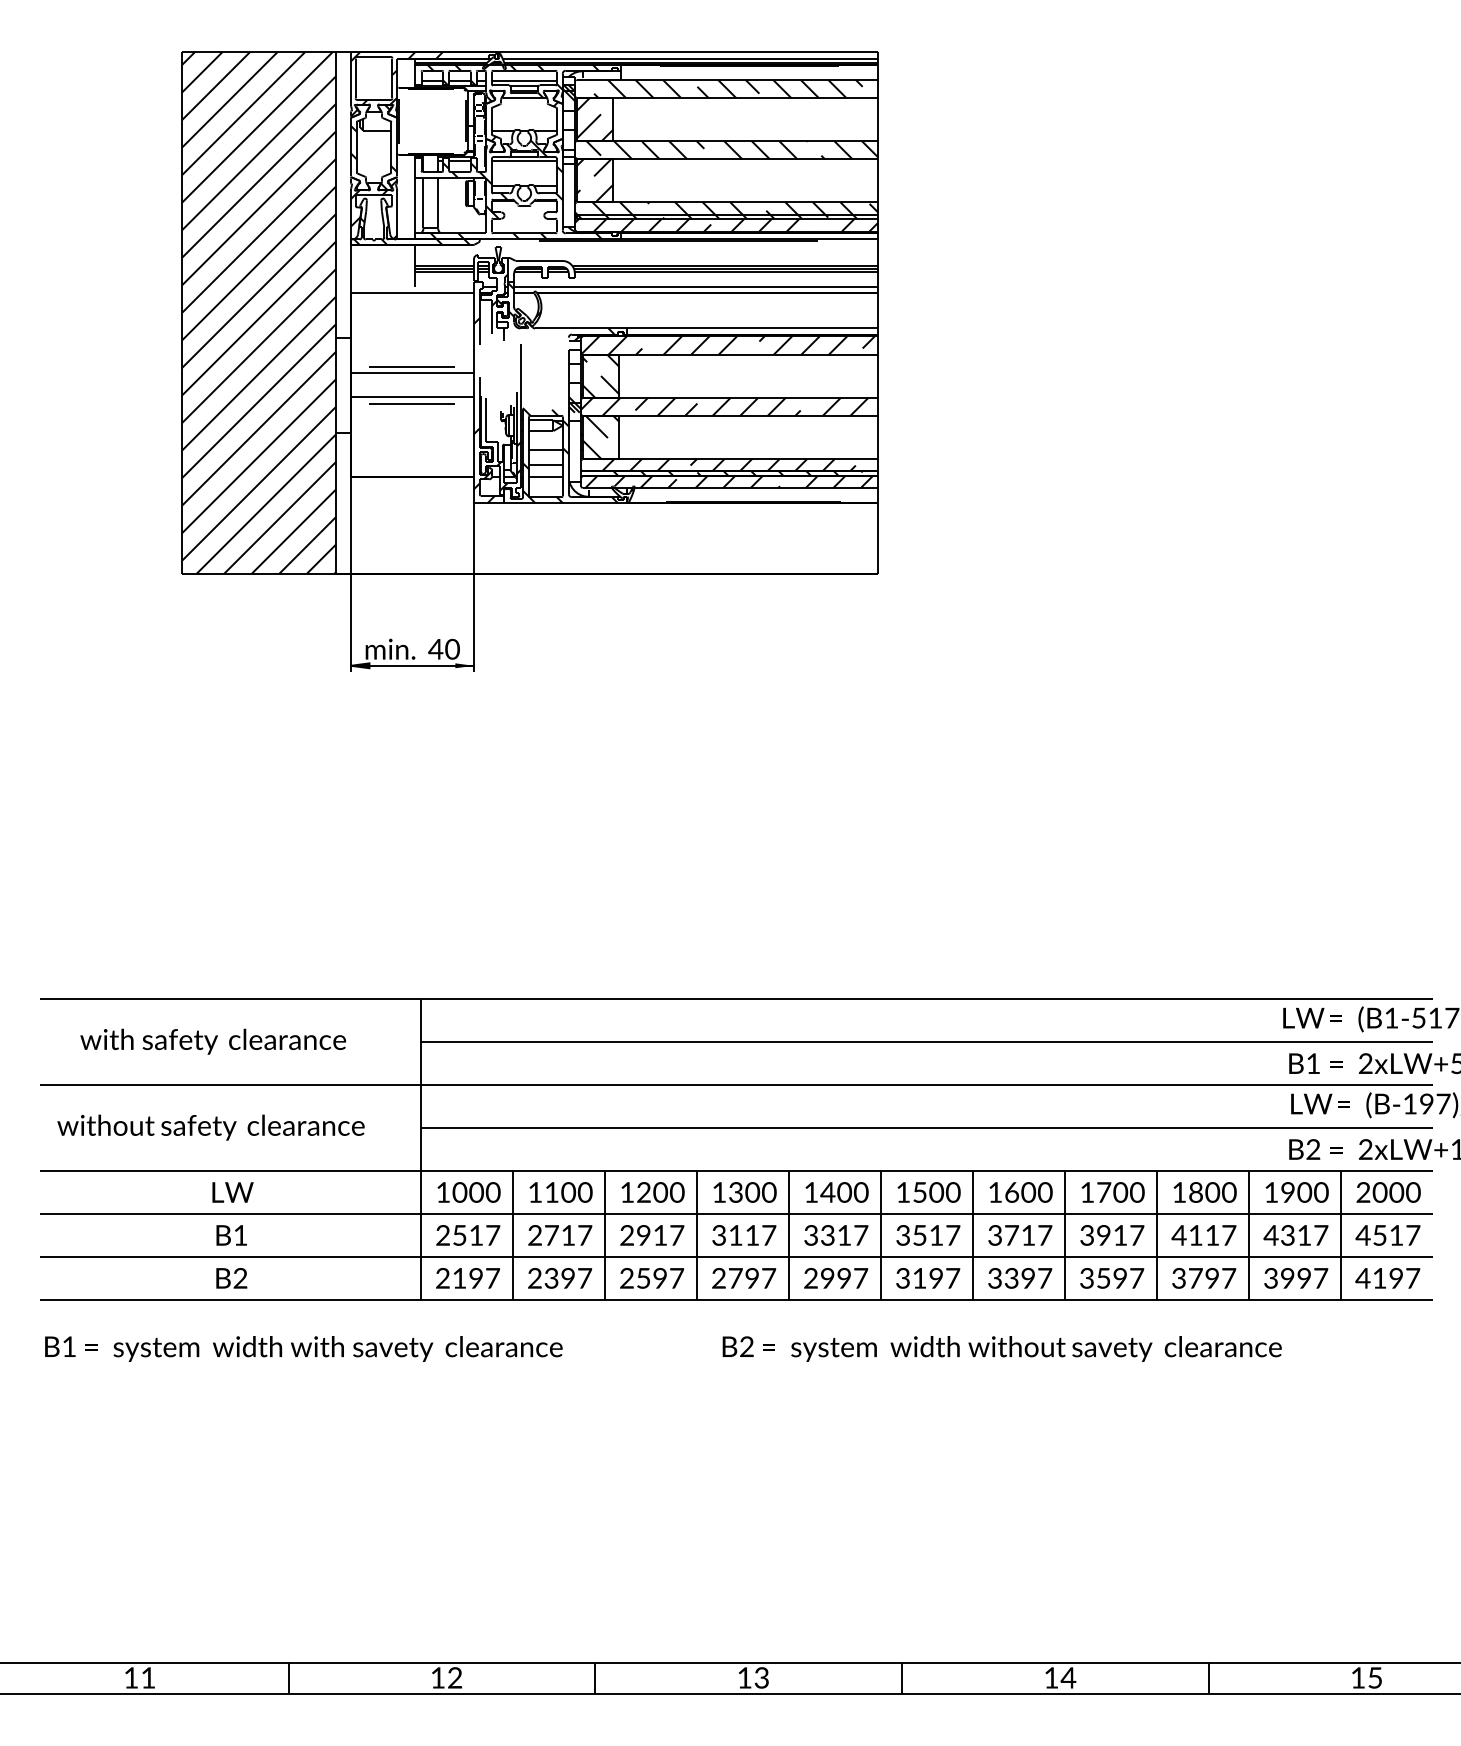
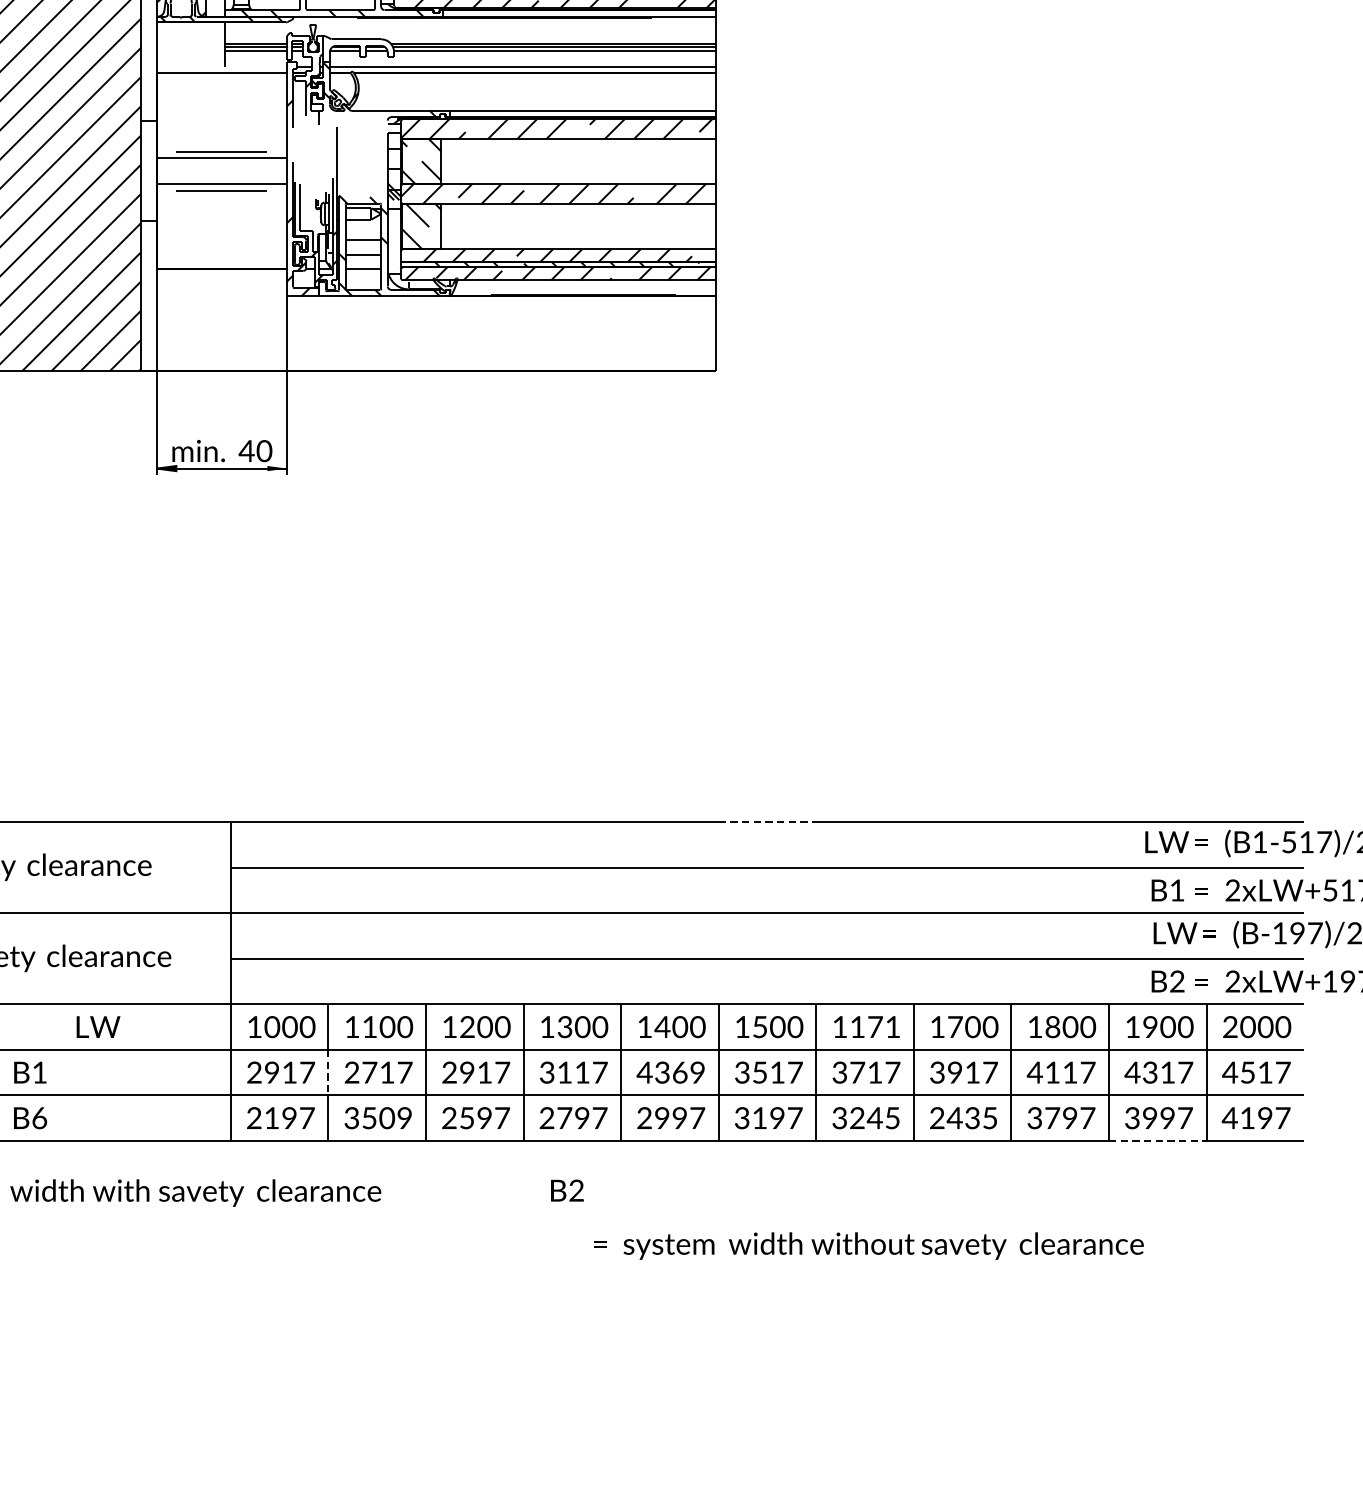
line: (927, 999) -> (768, 822), solid -> dashed
text: (232, 1192) -> (97, 1027), moved
text: (1028, 1192) -> (875, 1027), 1600 -> 1171
text: (459, 1235) -> (271, 1072), 2517 -> 2917
line: (512, 1235) -> (328, 1072), solid -> dashed
text: (835, 1235) -> (670, 1072), 3317 -> 4369
text: (240, 1278) -> (39, 1118), B2 -> B6
text: (560, 1278) -> (378, 1118), 2397 -> 3509
text: (1028, 1278) -> (875, 1118), 3397 -> 3245
text: (1112, 1278) -> (964, 1118), 3597 -> 2435
line: (1295, 1299) -> (1158, 1140), solid -> dashed
text: (1022, 1348) -> (868, 1245), moved

